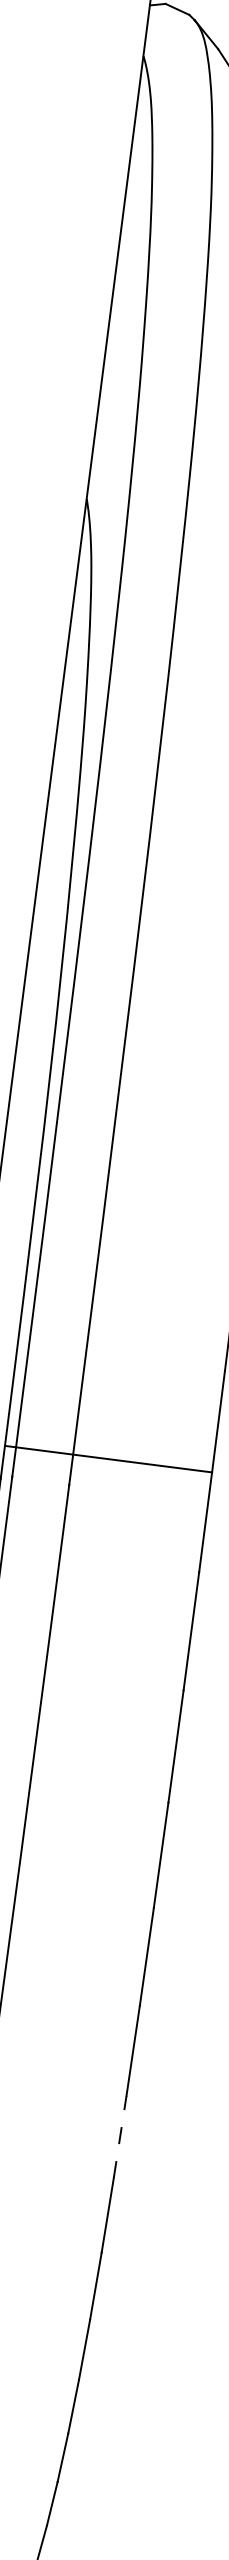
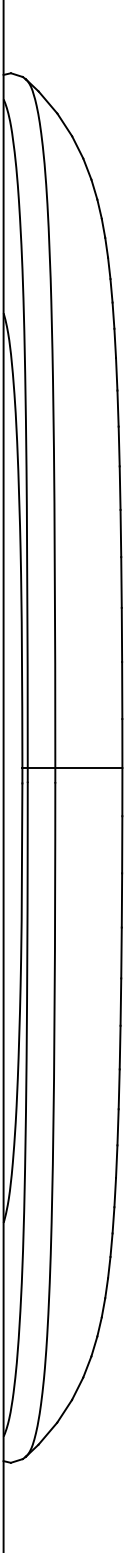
line: (120, 2137) -> (119, 1089), dashed -> solid

